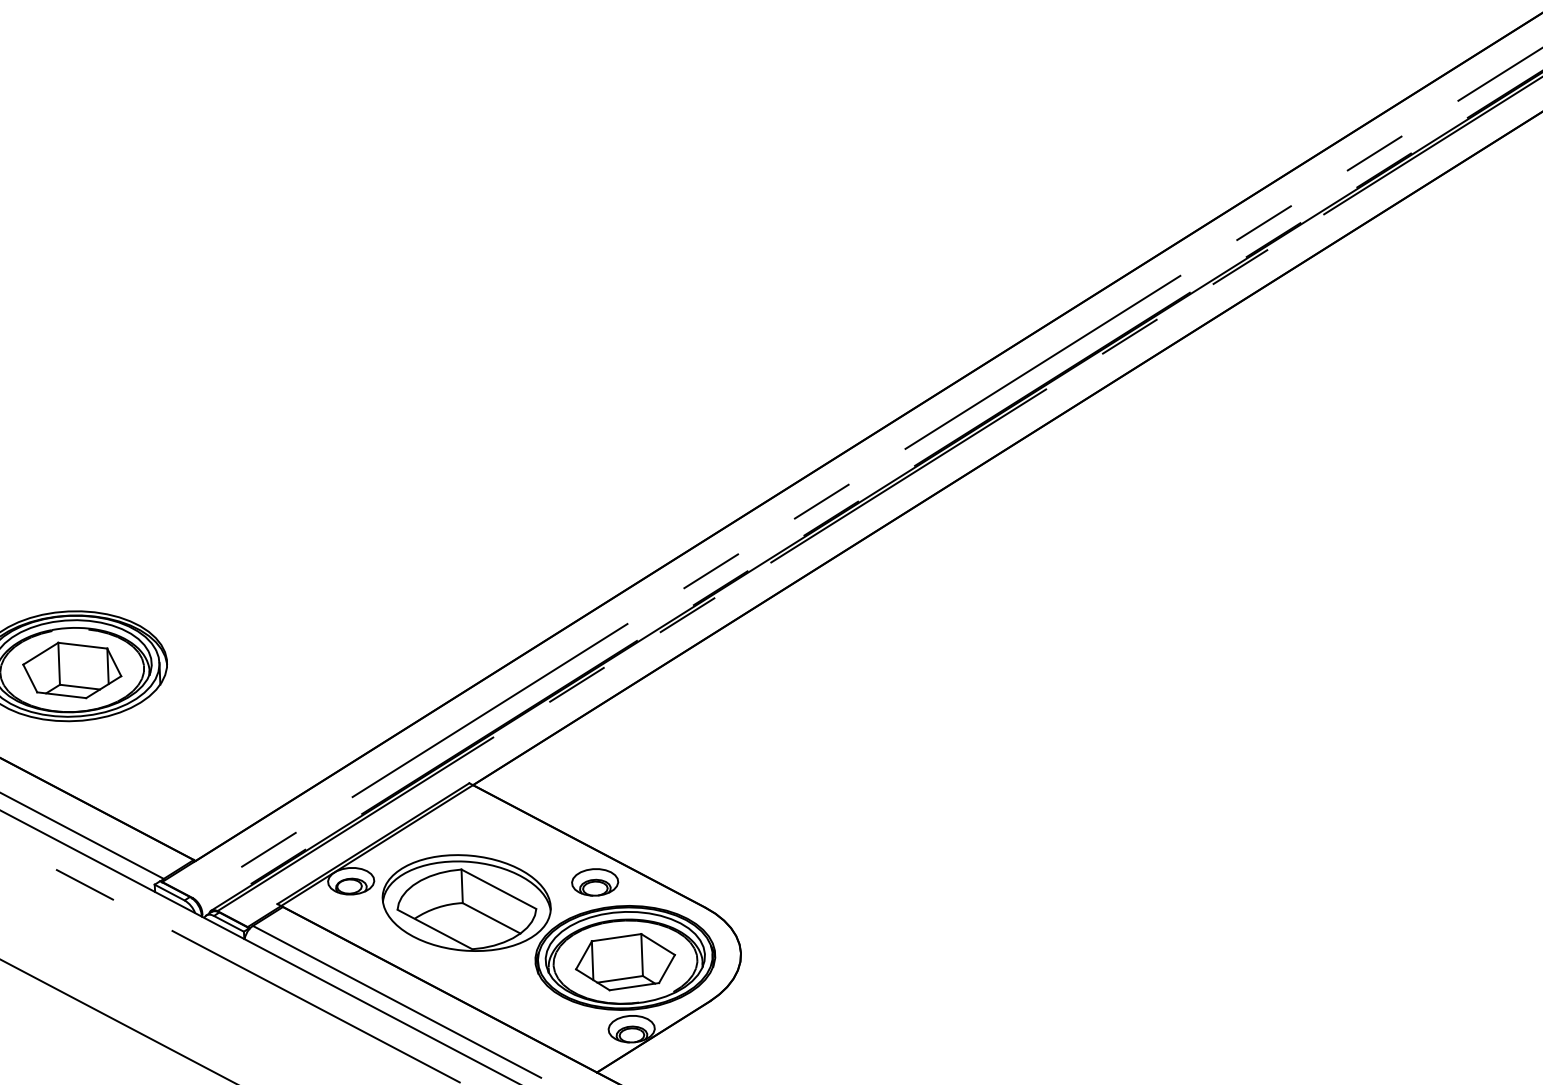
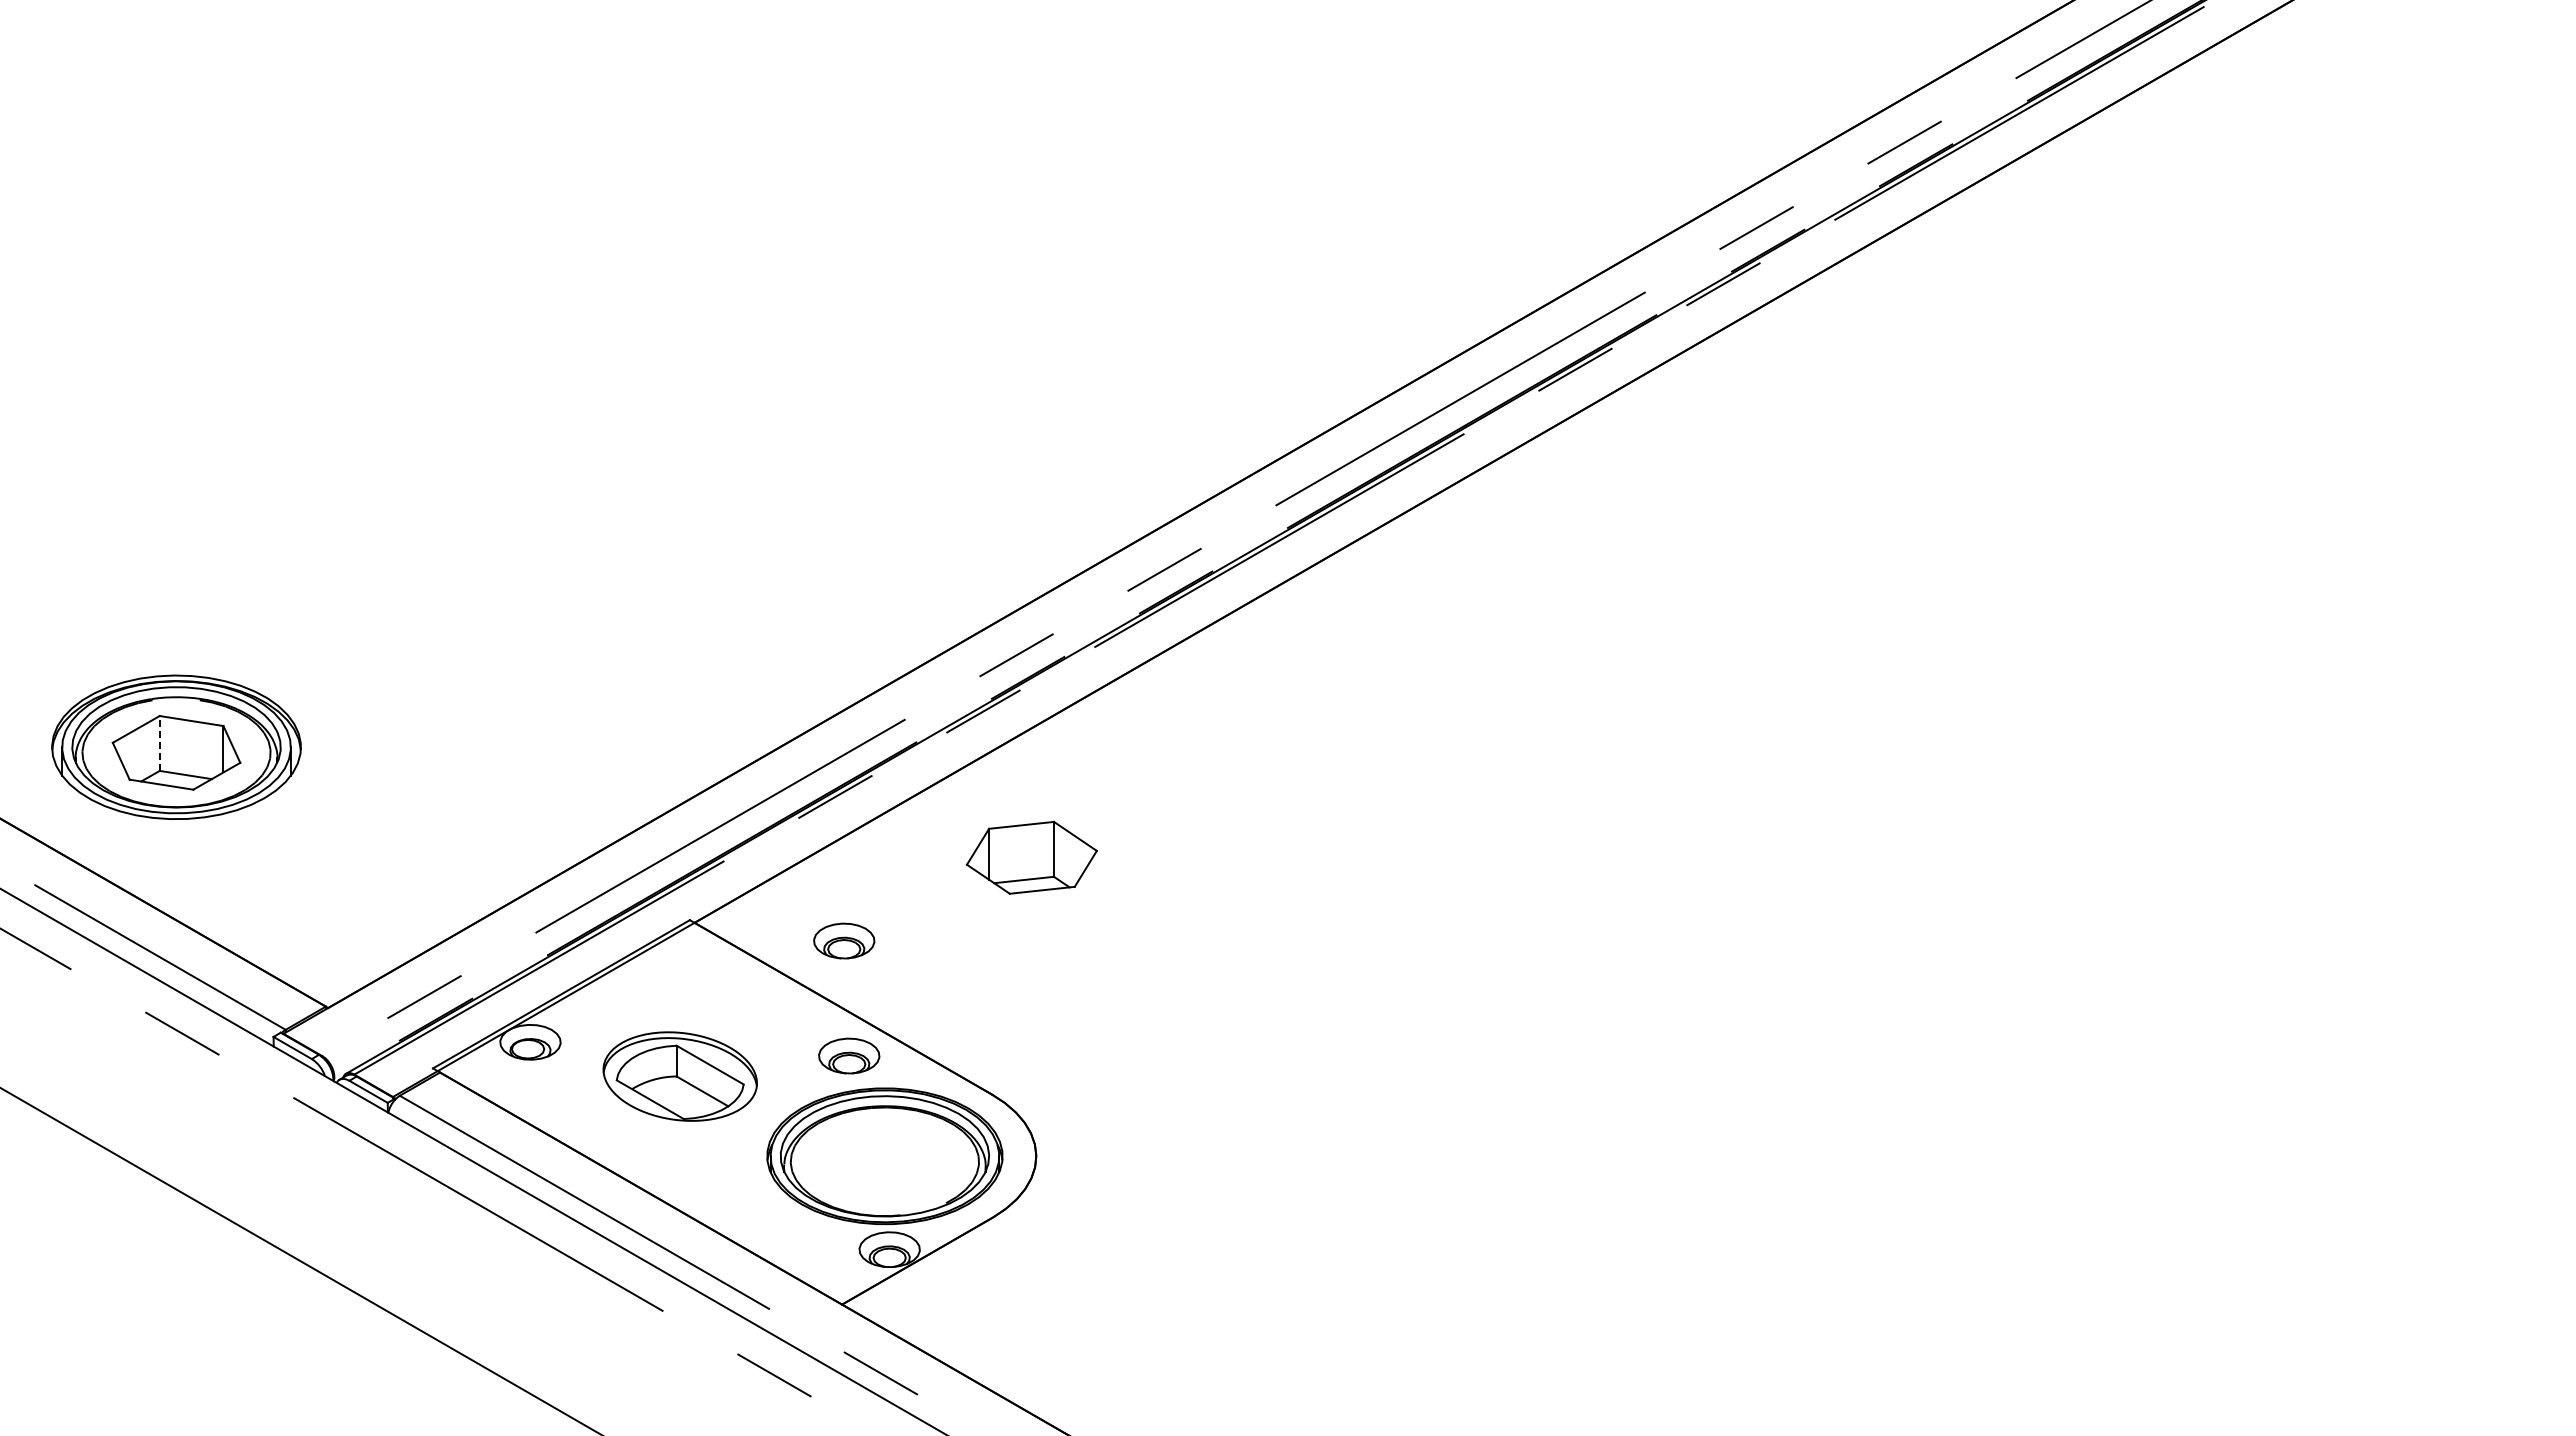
line: (58, 663) -> (159, 742), solid -> dashed
part: (588, 794) -> (844, 940), added
part: (466, 902) -> (679, 1076), size x0.7
part: (625, 961) -> (1031, 857), moved

